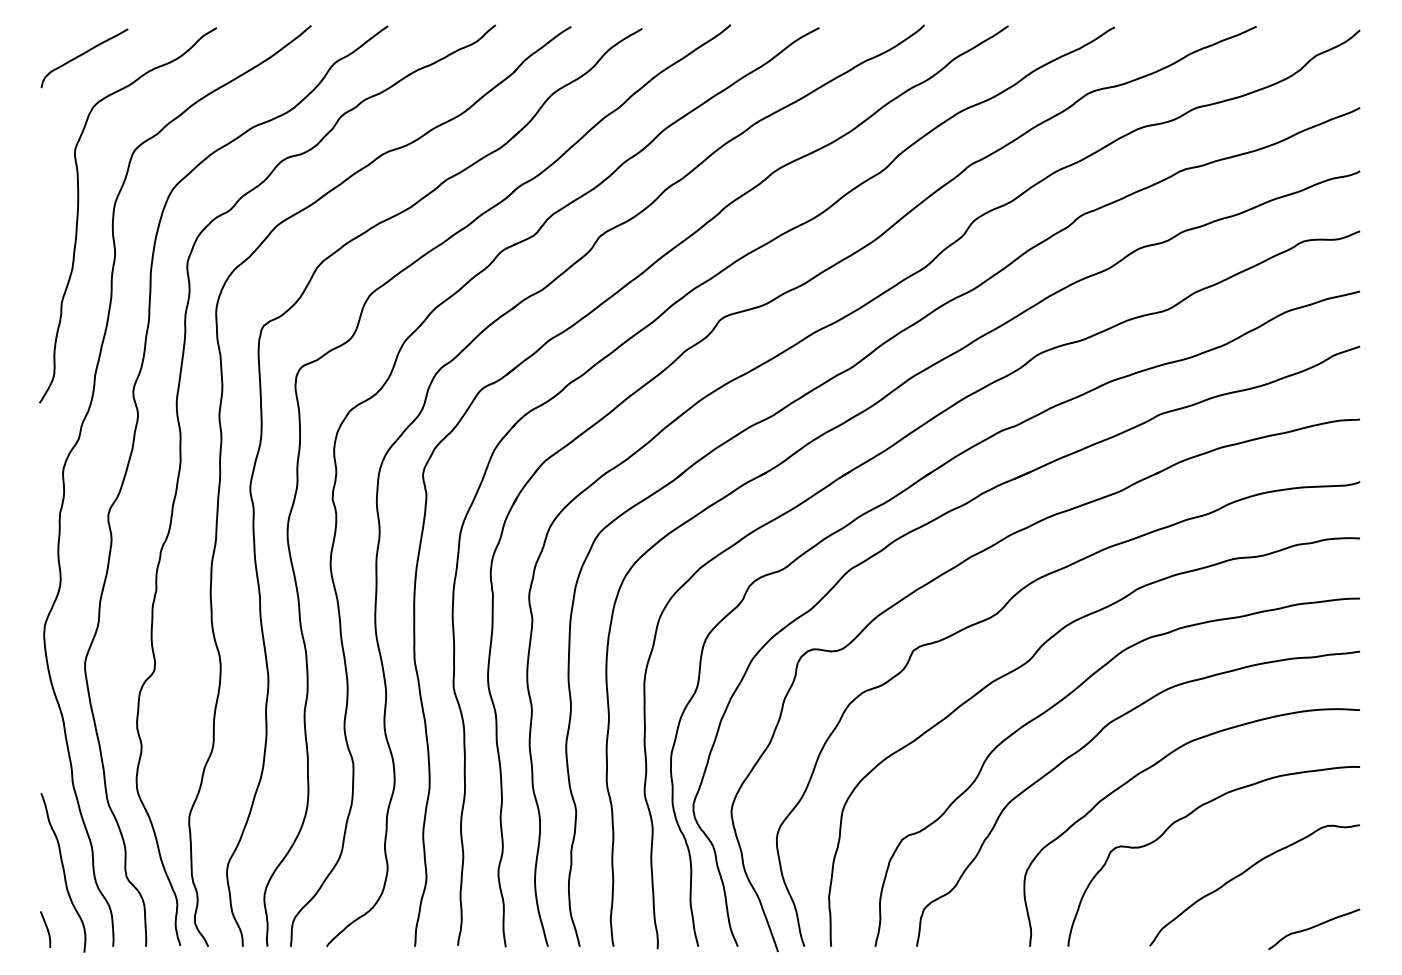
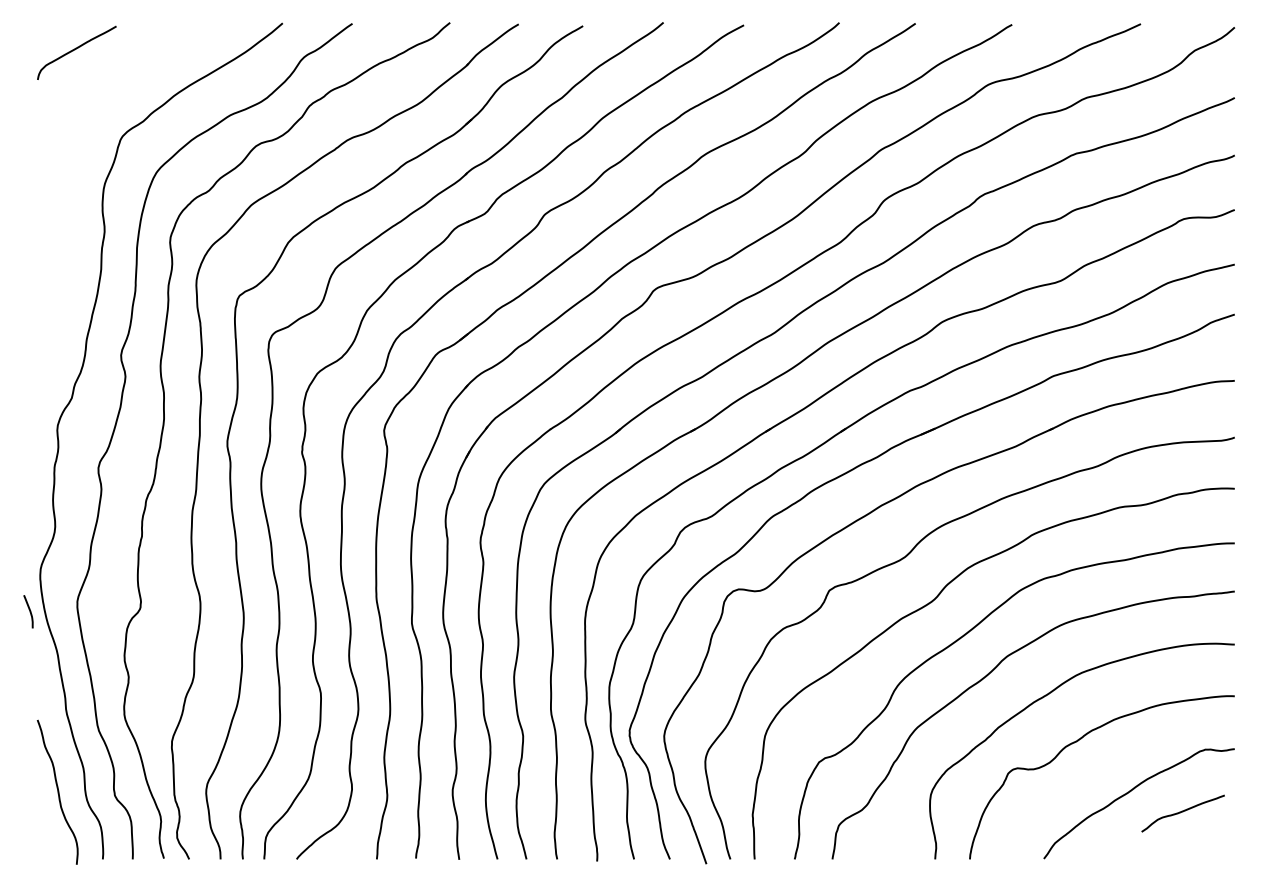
curve: (78, 215) -> (71, 195), removed
curve: (1313, 928) -> (1182, 812), moved
curve: (46, 929) -> (29, 611), moved

